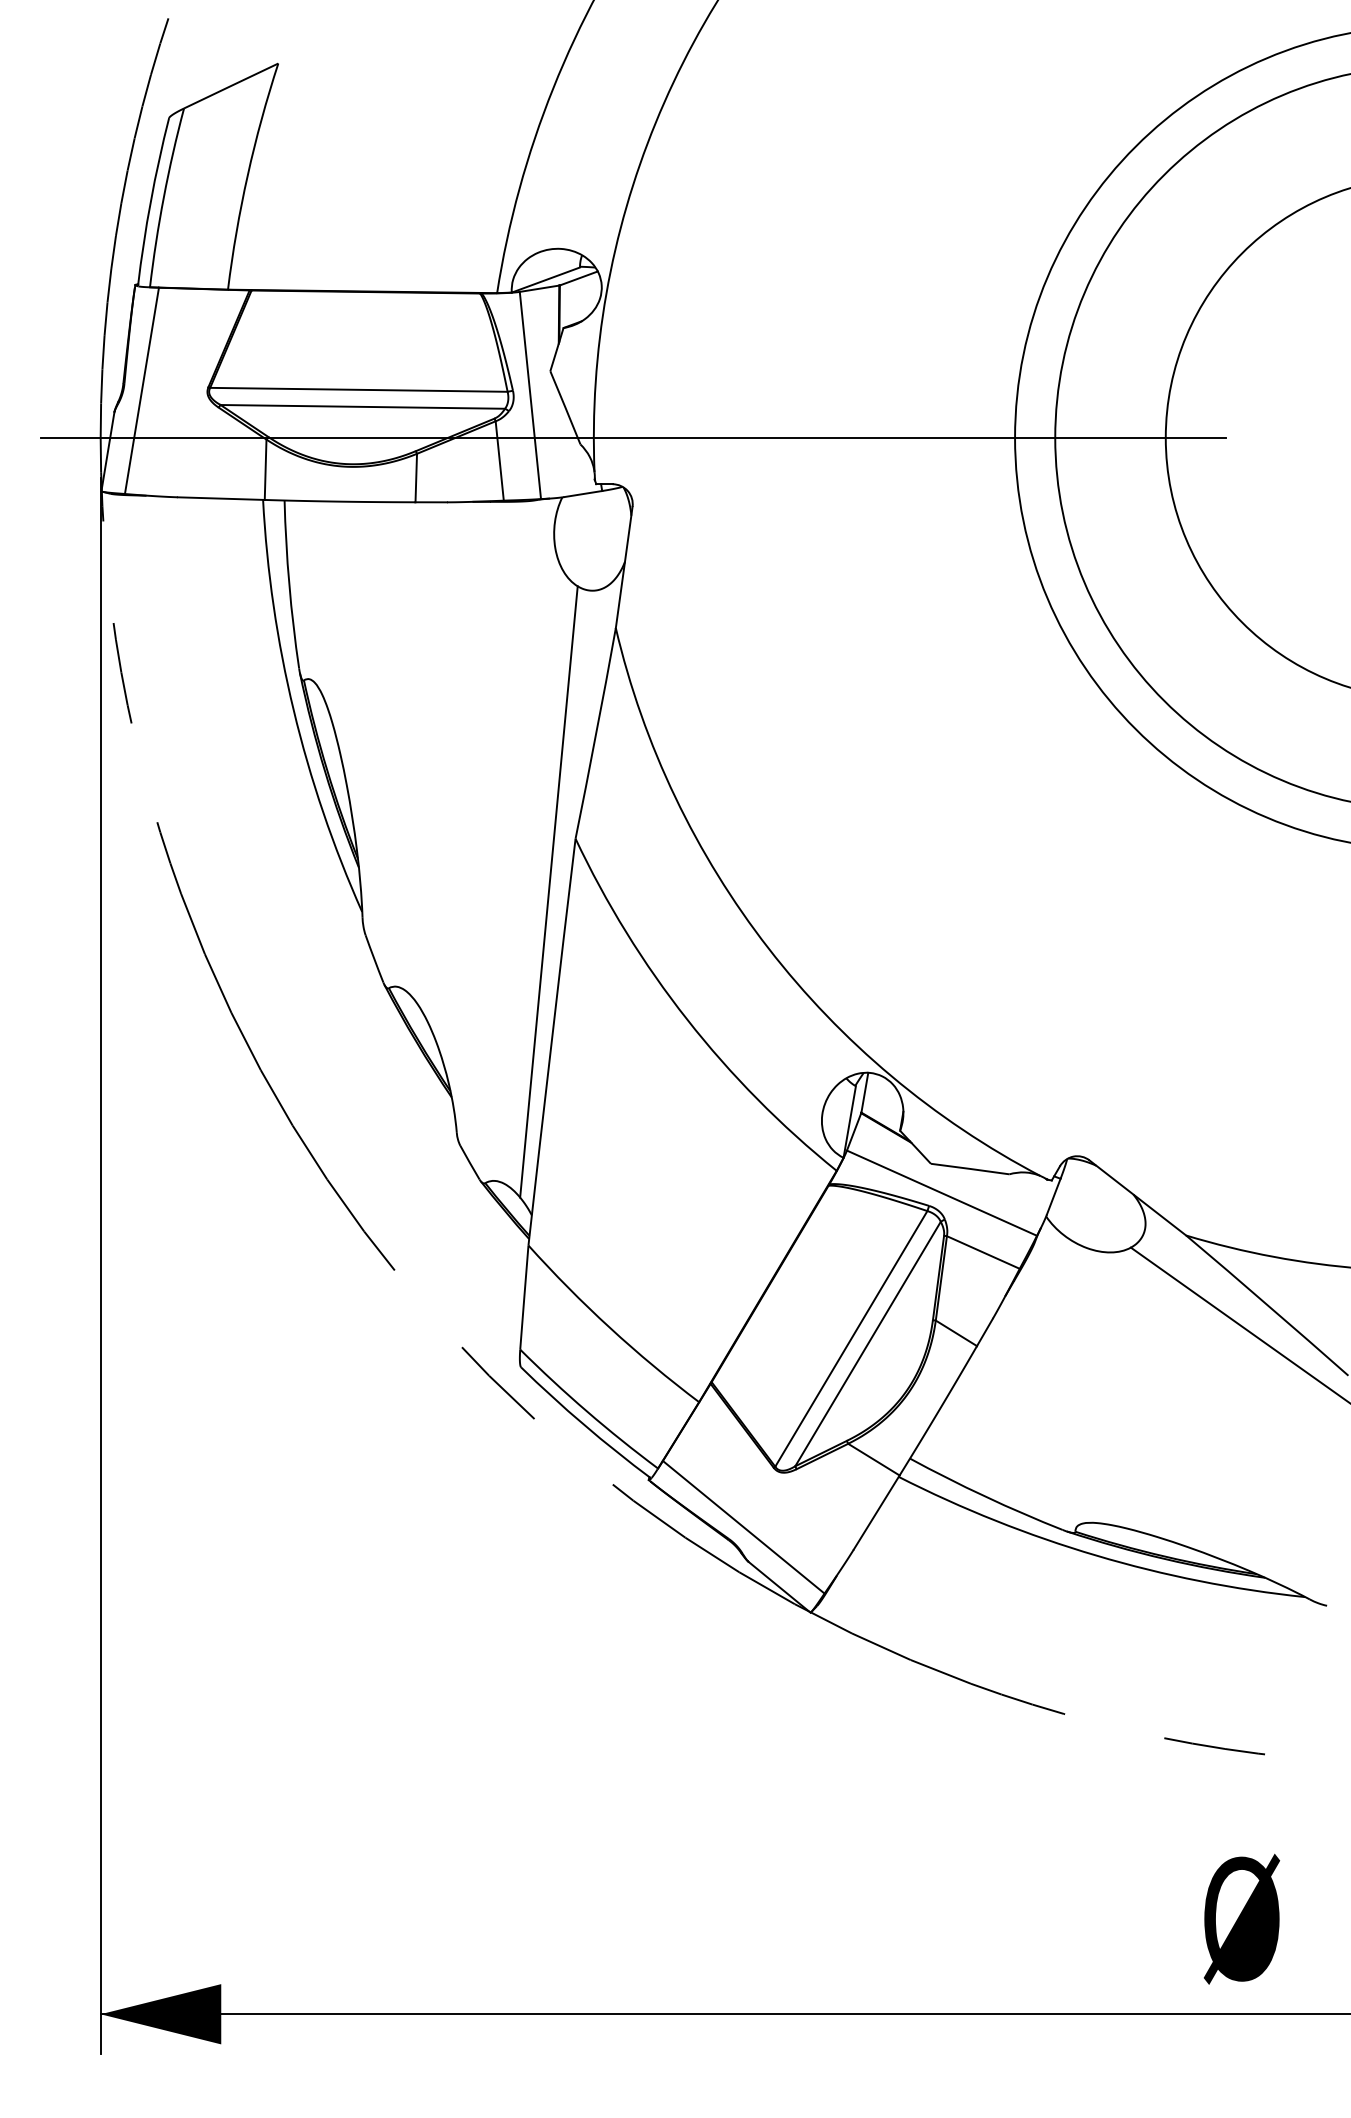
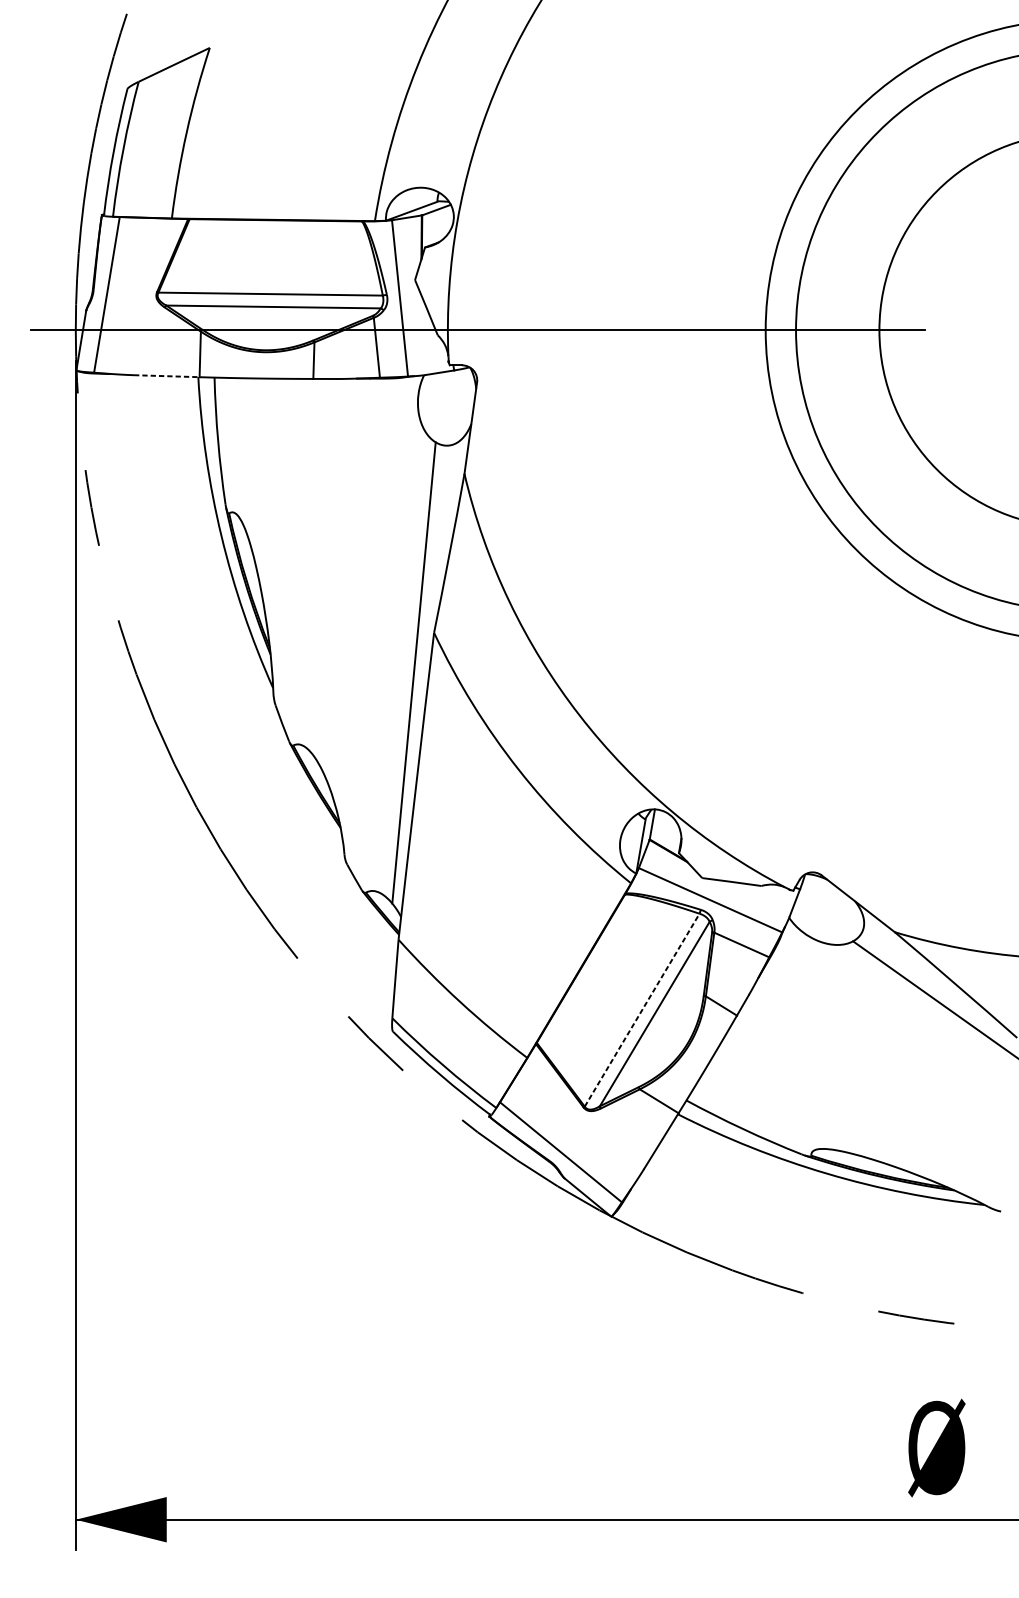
line: (221, 498) -> (166, 376), solid -> dashed
line: (851, 1338) -> (642, 1009), solid -> dashed

